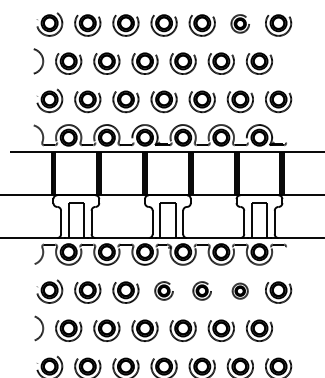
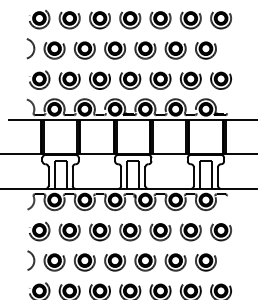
part: (239, 25) -> (190, 20), size x1.43
part: (163, 292) -> (129, 232), size x1.43
part: (201, 292) -> (159, 232), size x1.43
part: (239, 292) -> (190, 232), size x1.67

